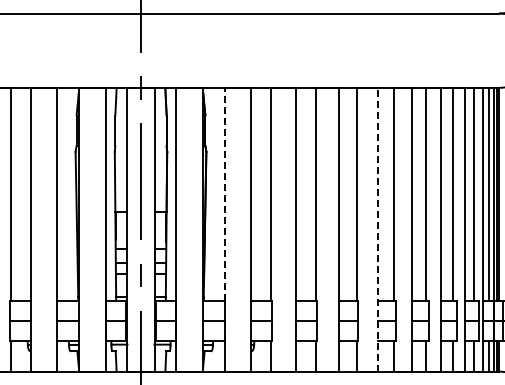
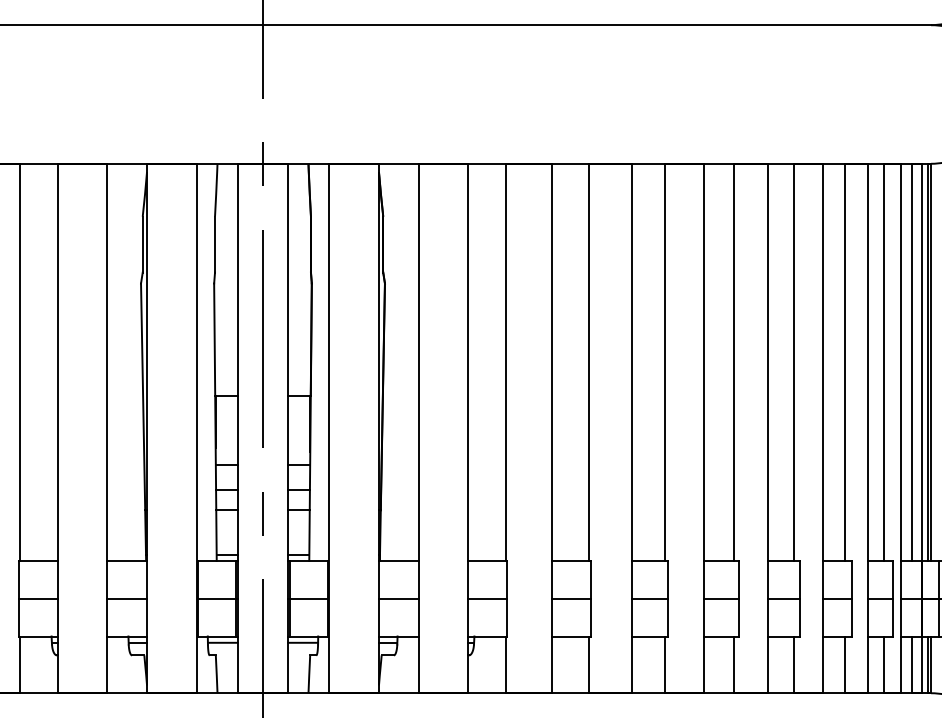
line: (224, 193) -> (418, 360), dashed -> solid
line: (377, 229) -> (704, 428), dashed -> solid

